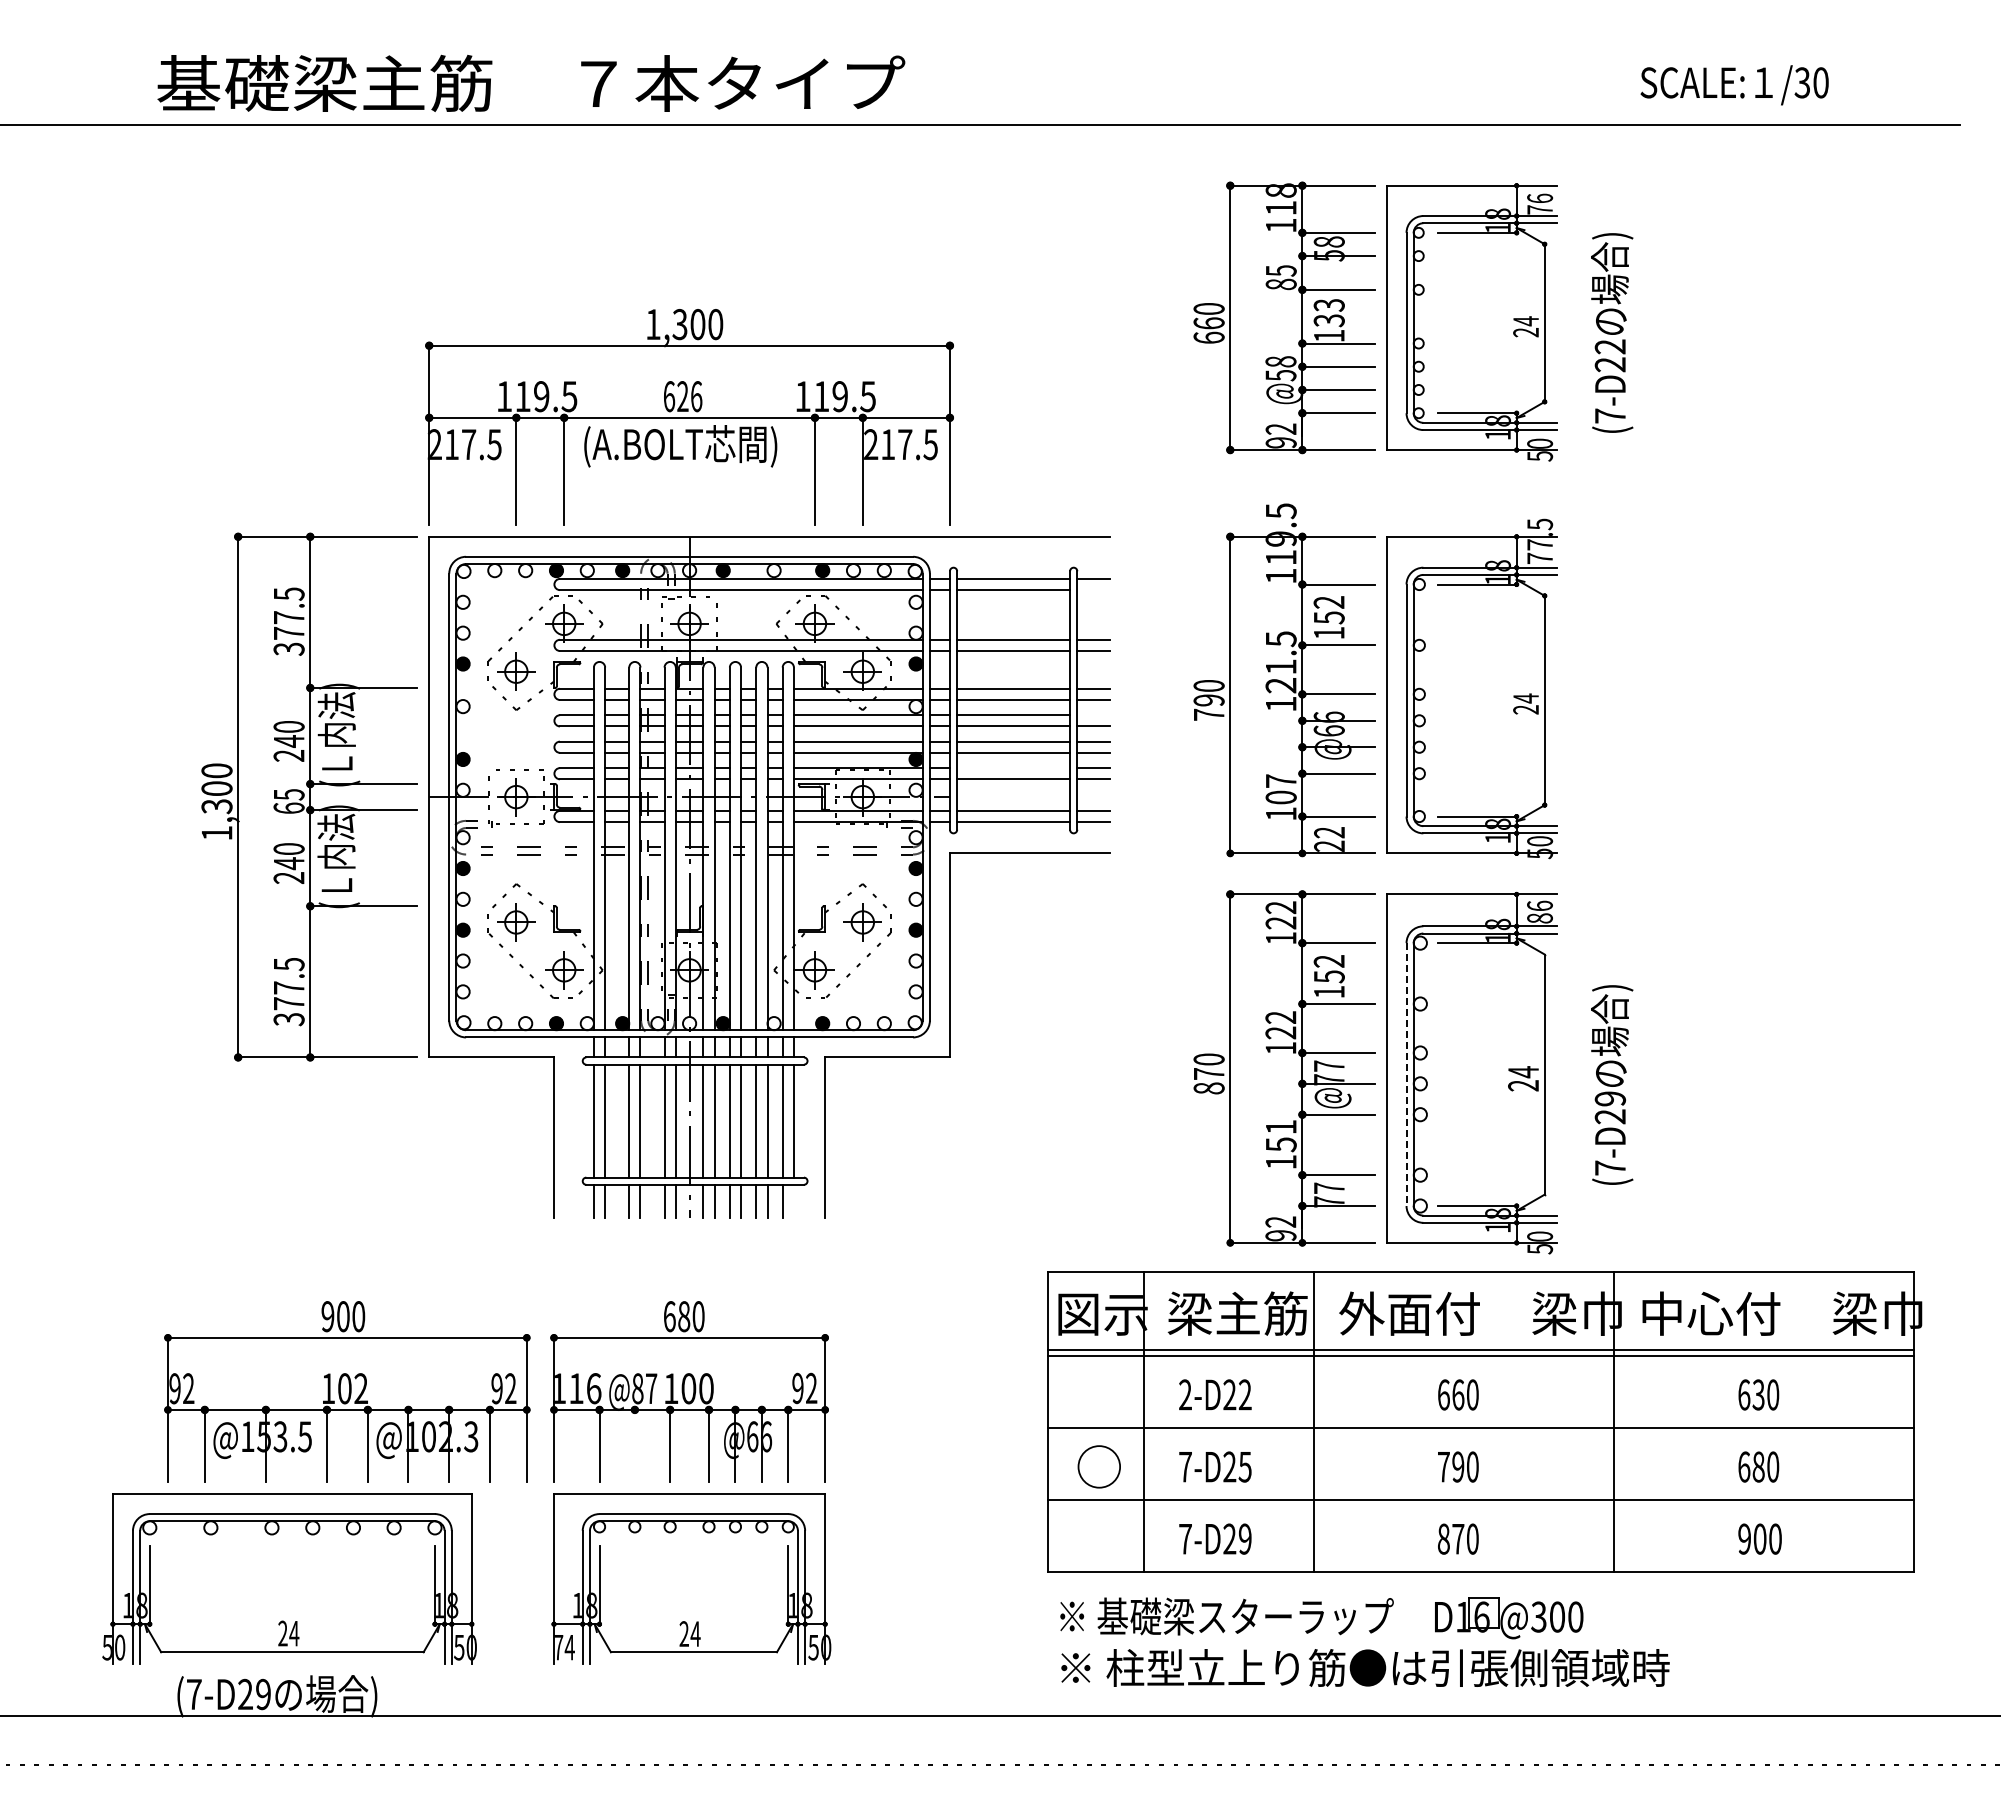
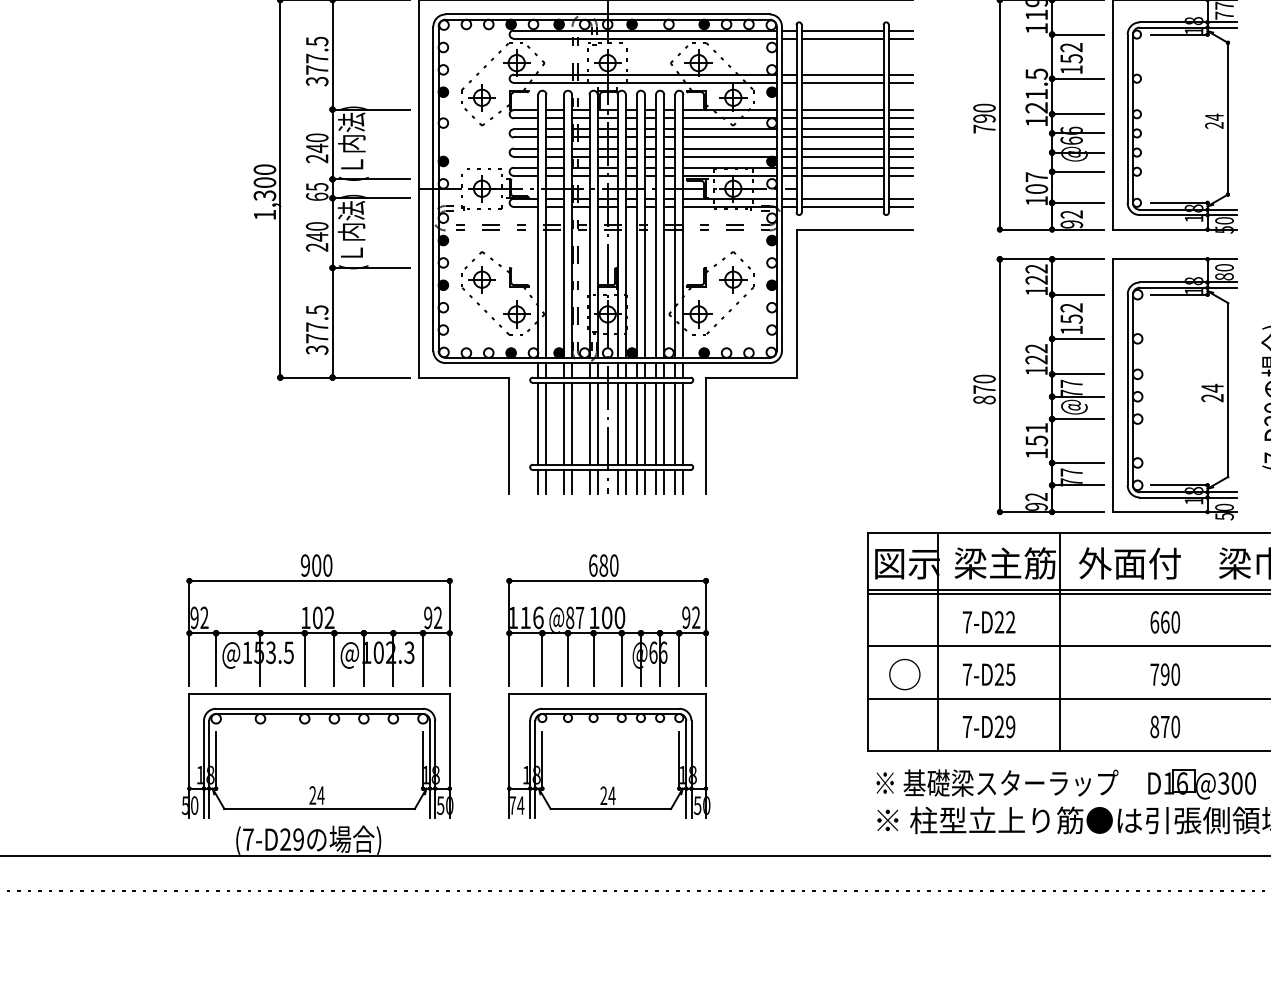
line: (1093, 590) -> (900, 38), added
line: (1093, 715) -> (900, 129), added
line: (1013, 768) -> (842, 168), added
text: (1329, 845) -> (1071, 223), 22 -> 92
text: (1539, 905) -> (1224, 267), 86 -> 80
line: (1406, 1075) -> (1127, 390), dashed -> solid
line: (793, 1200) -> (683, 481), added
part: (347, 1391) -> (319, 619), moved
text: (1185, 1394) -> (967, 622), 2-D22 -> 7-D22
line: (634, 1445) -> (567, 659), added

